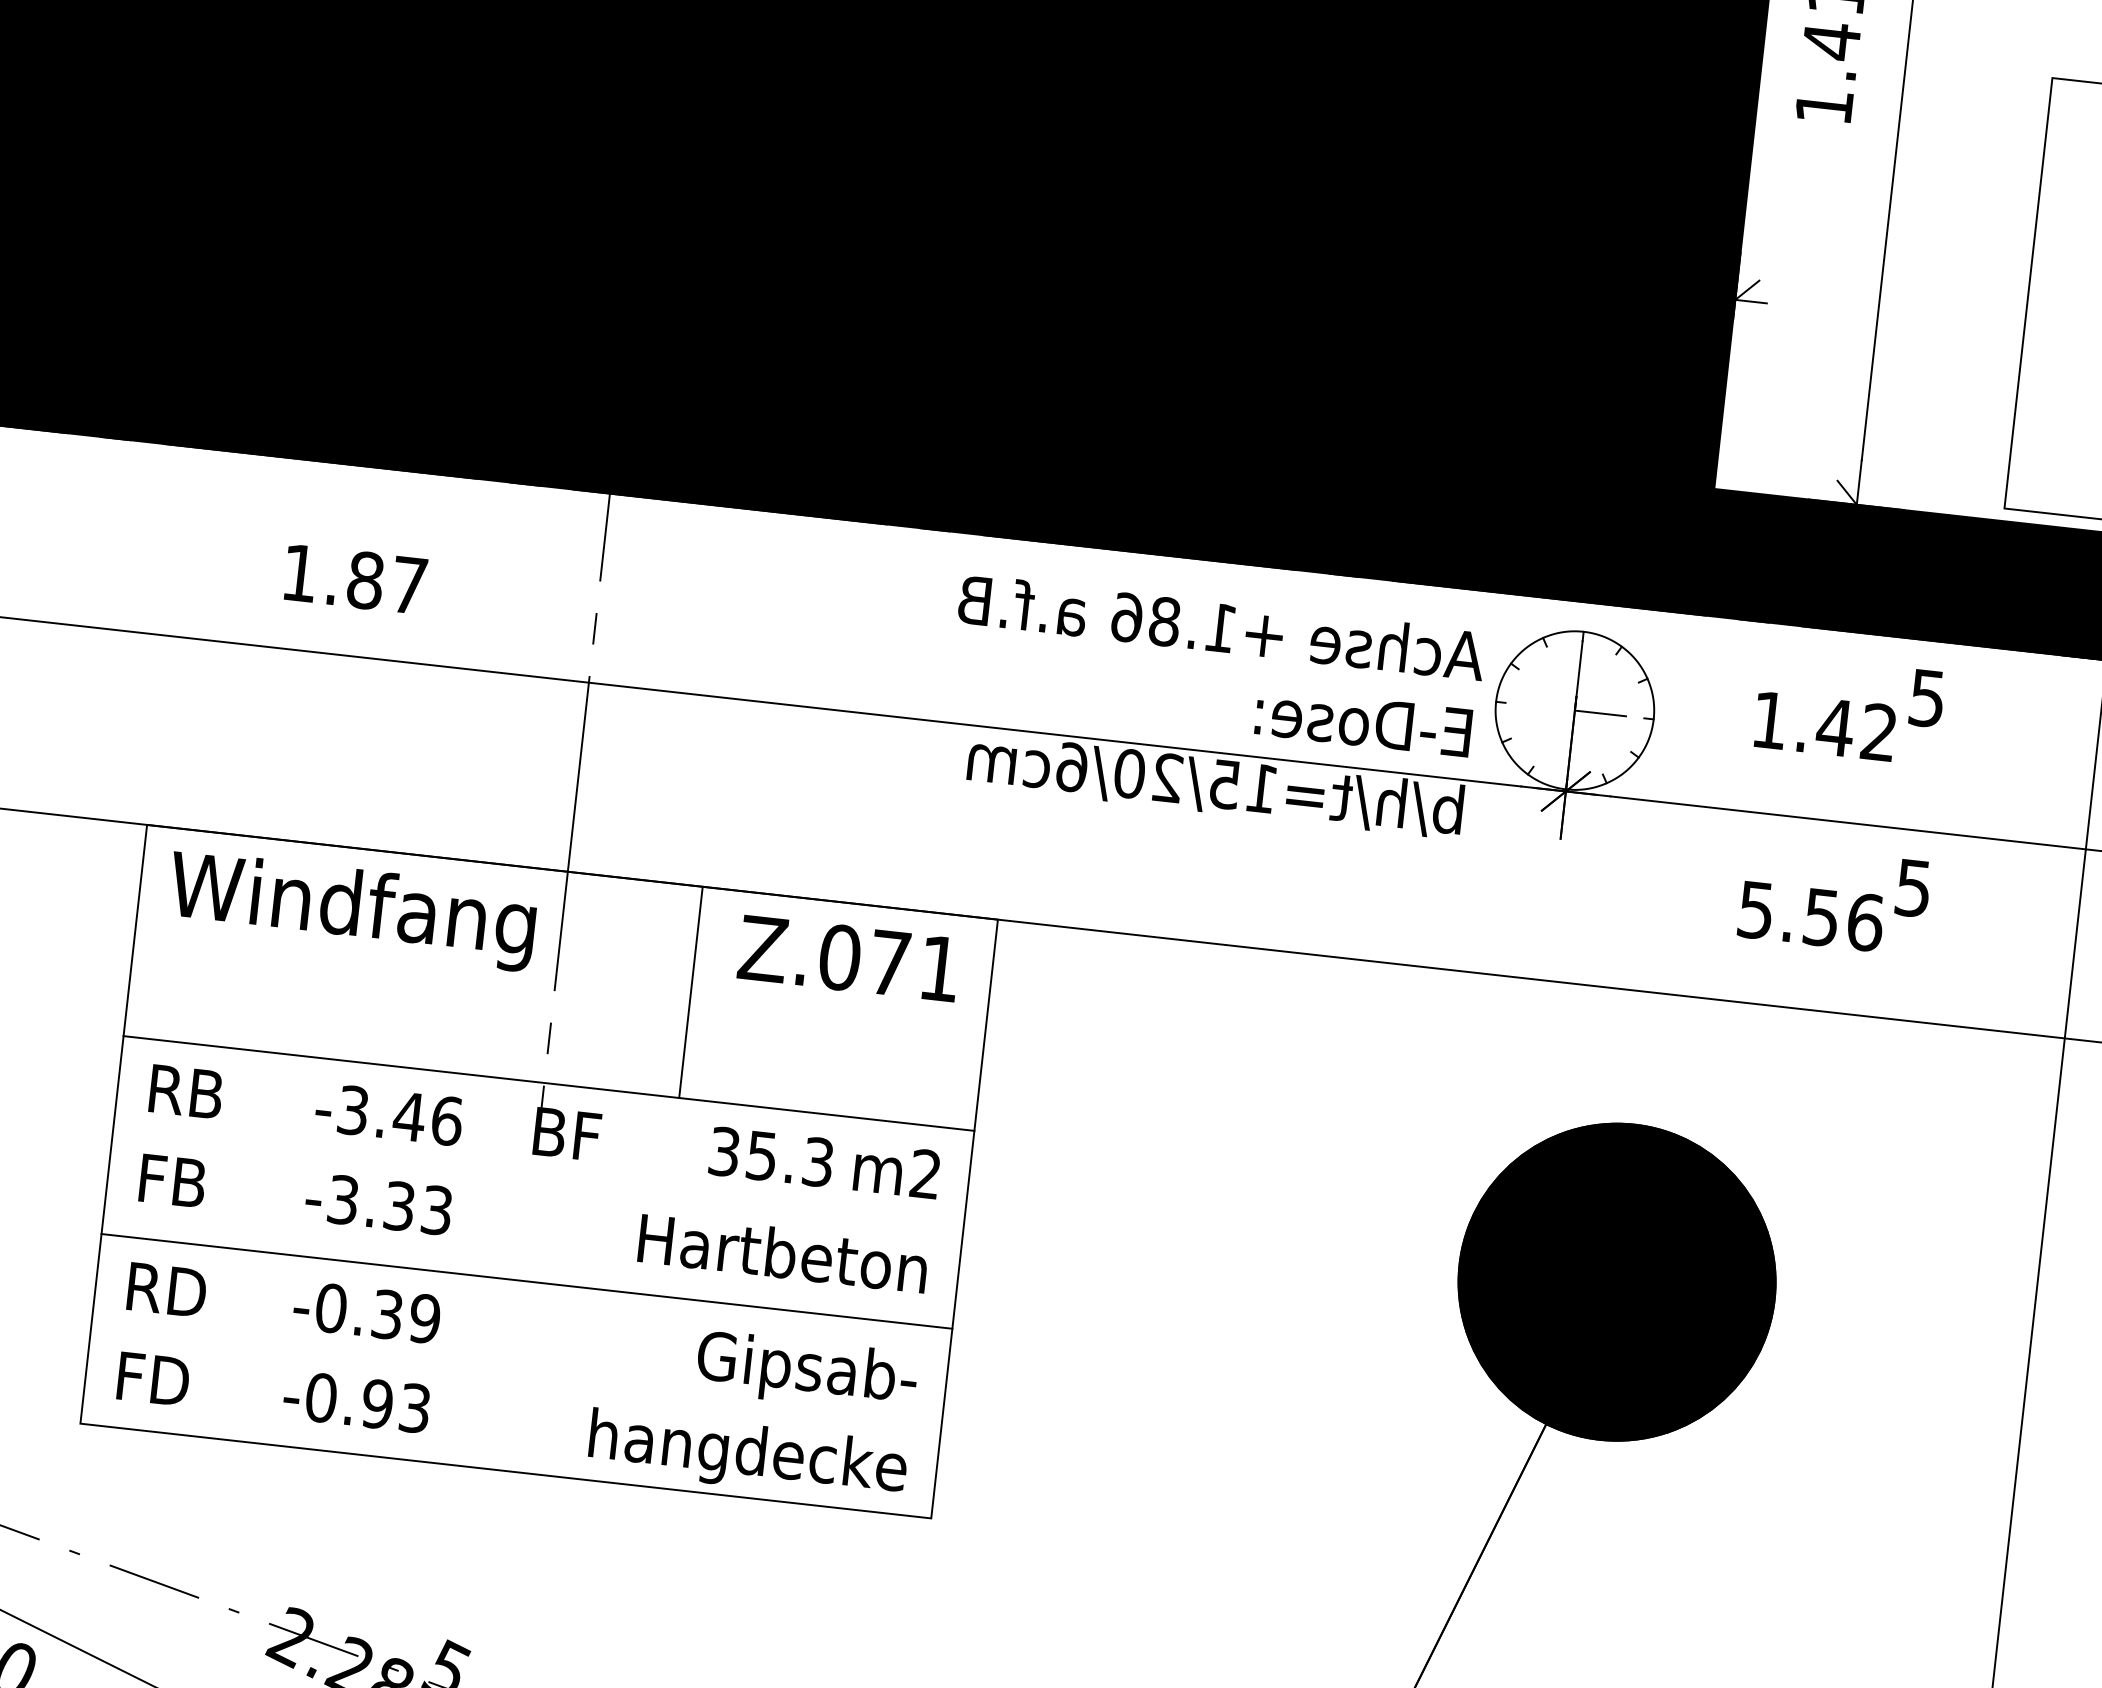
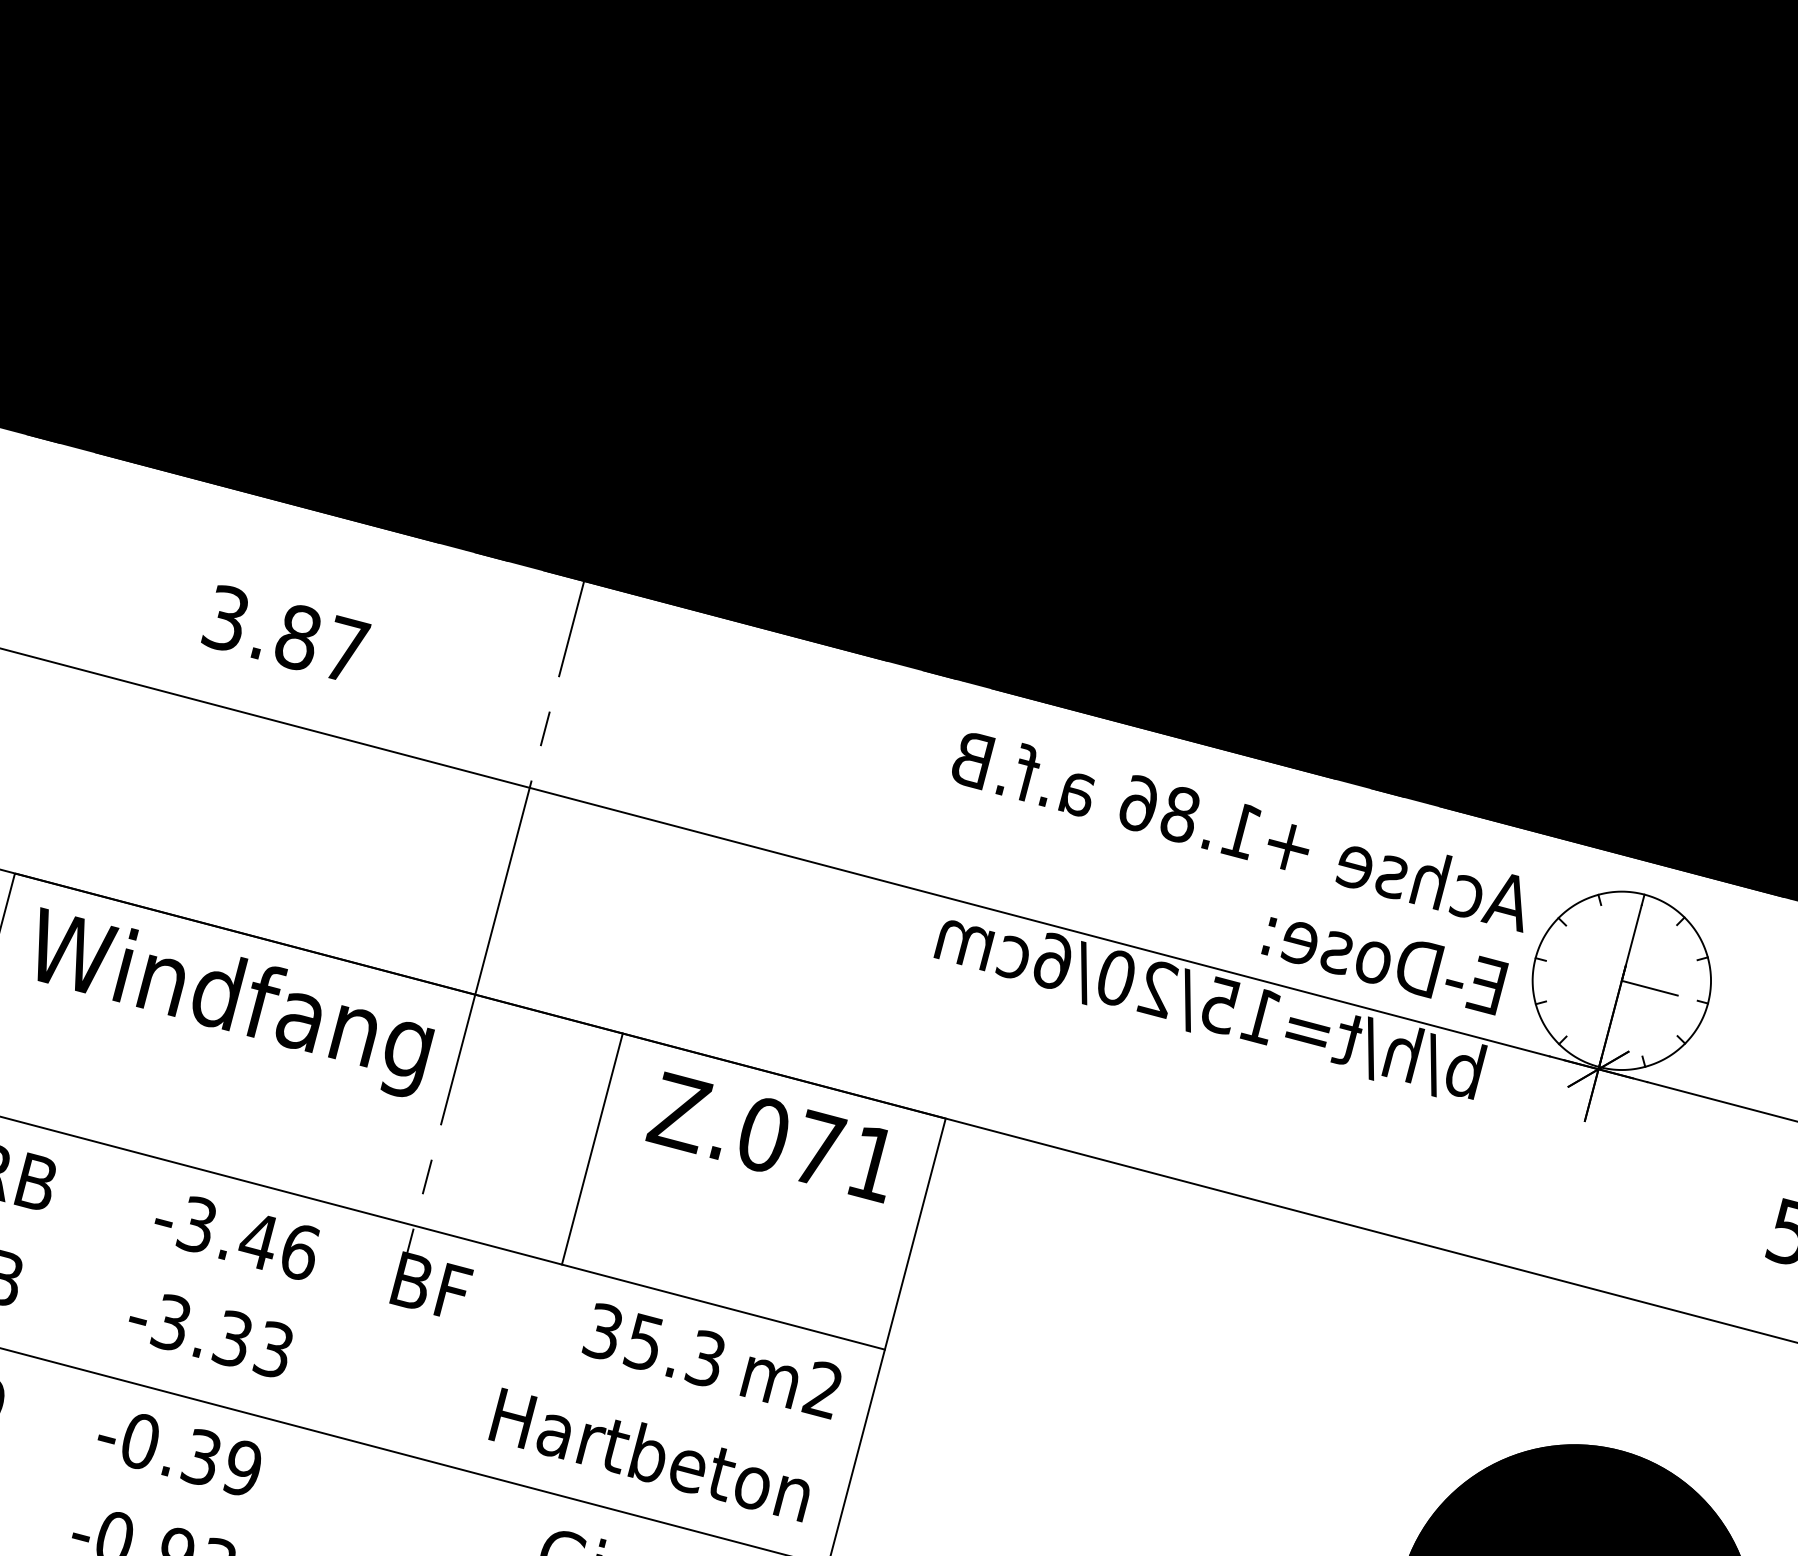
text: (298, 573) -> (224, 618), 1.87 -> 3.87

